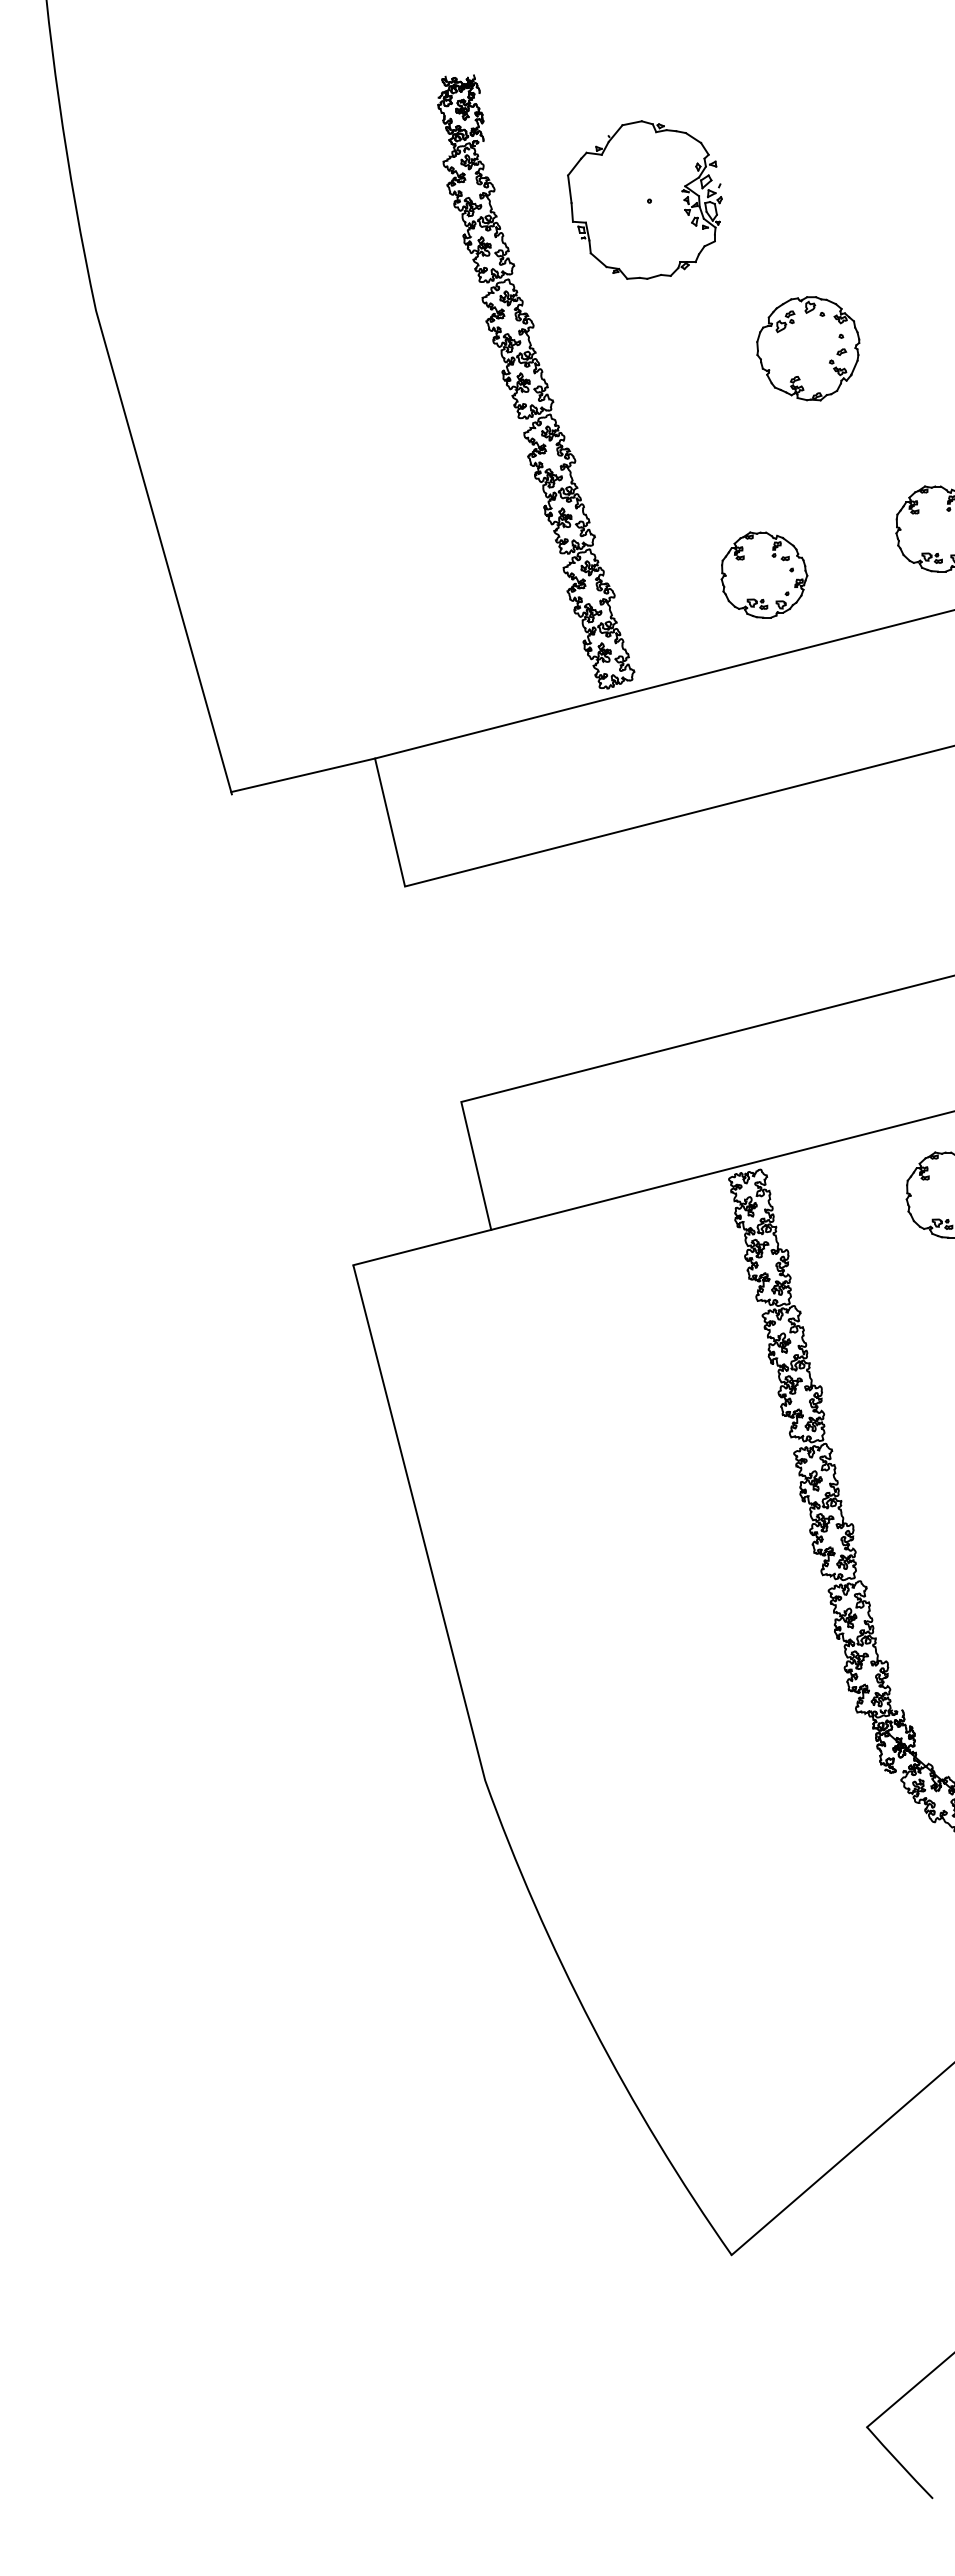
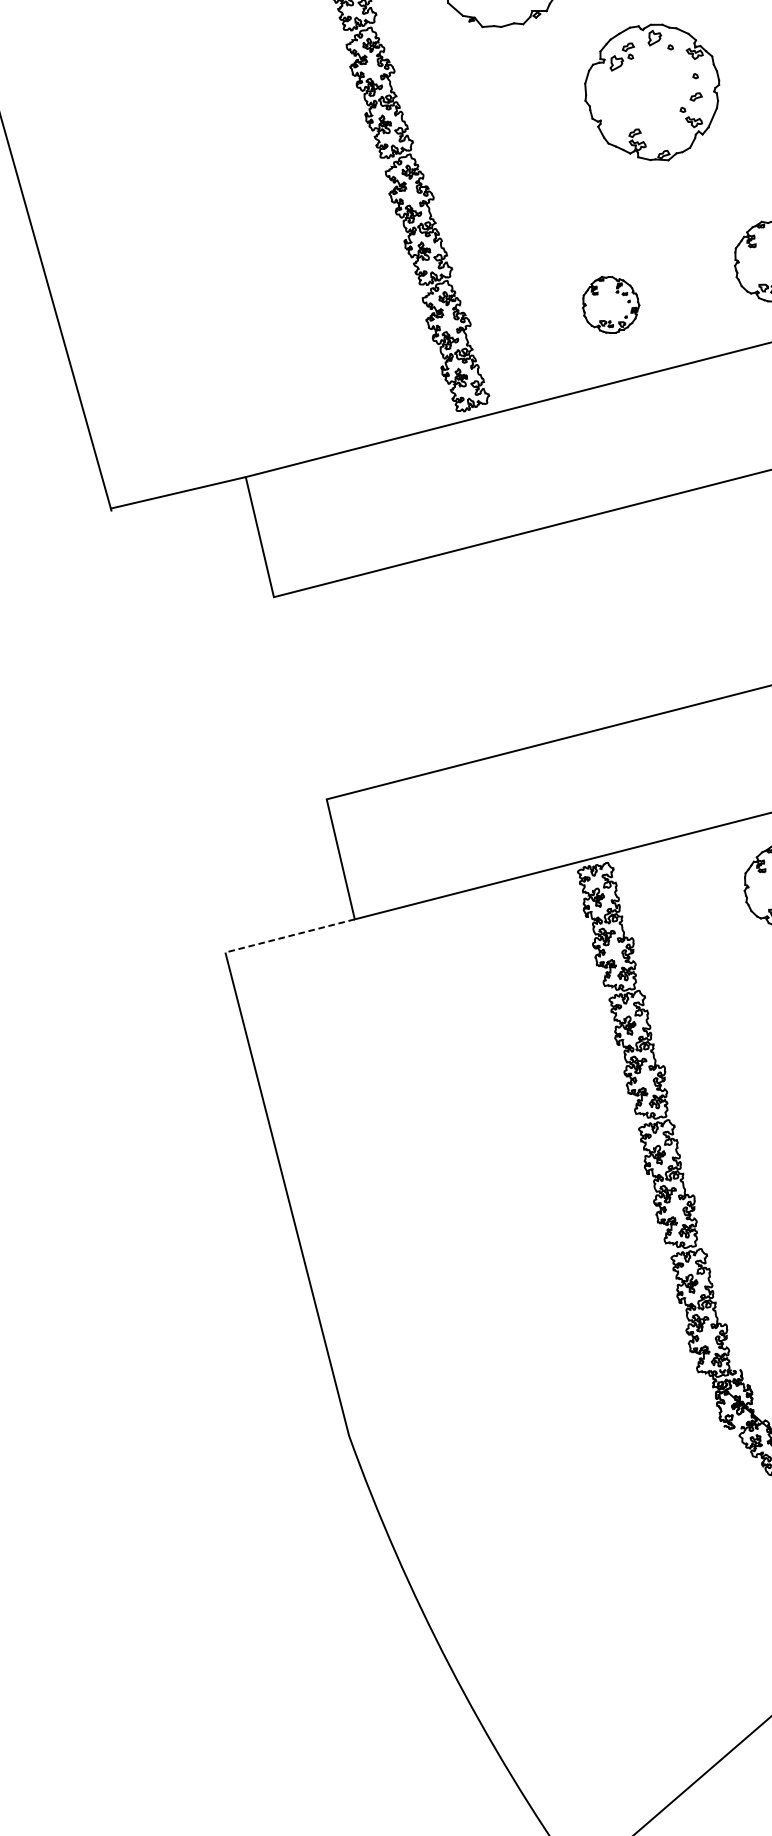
part: (808, 348) -> (652, 92), size x1.4
part: (764, 574) -> (611, 304), size x0.7
line: (421, 1247) -> (289, 935), solid -> dashed

